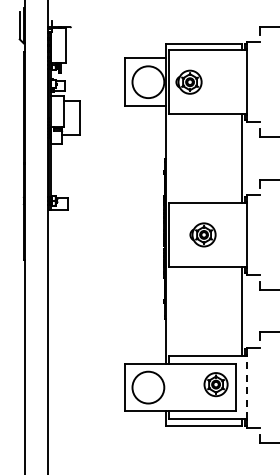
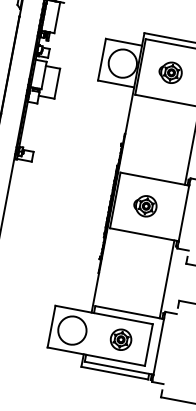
part: (188, 81) -> (170, 71), moved
part: (215, 384) -> (120, 339), moved
line: (247, 387) -> (159, 346), dashed -> solid

